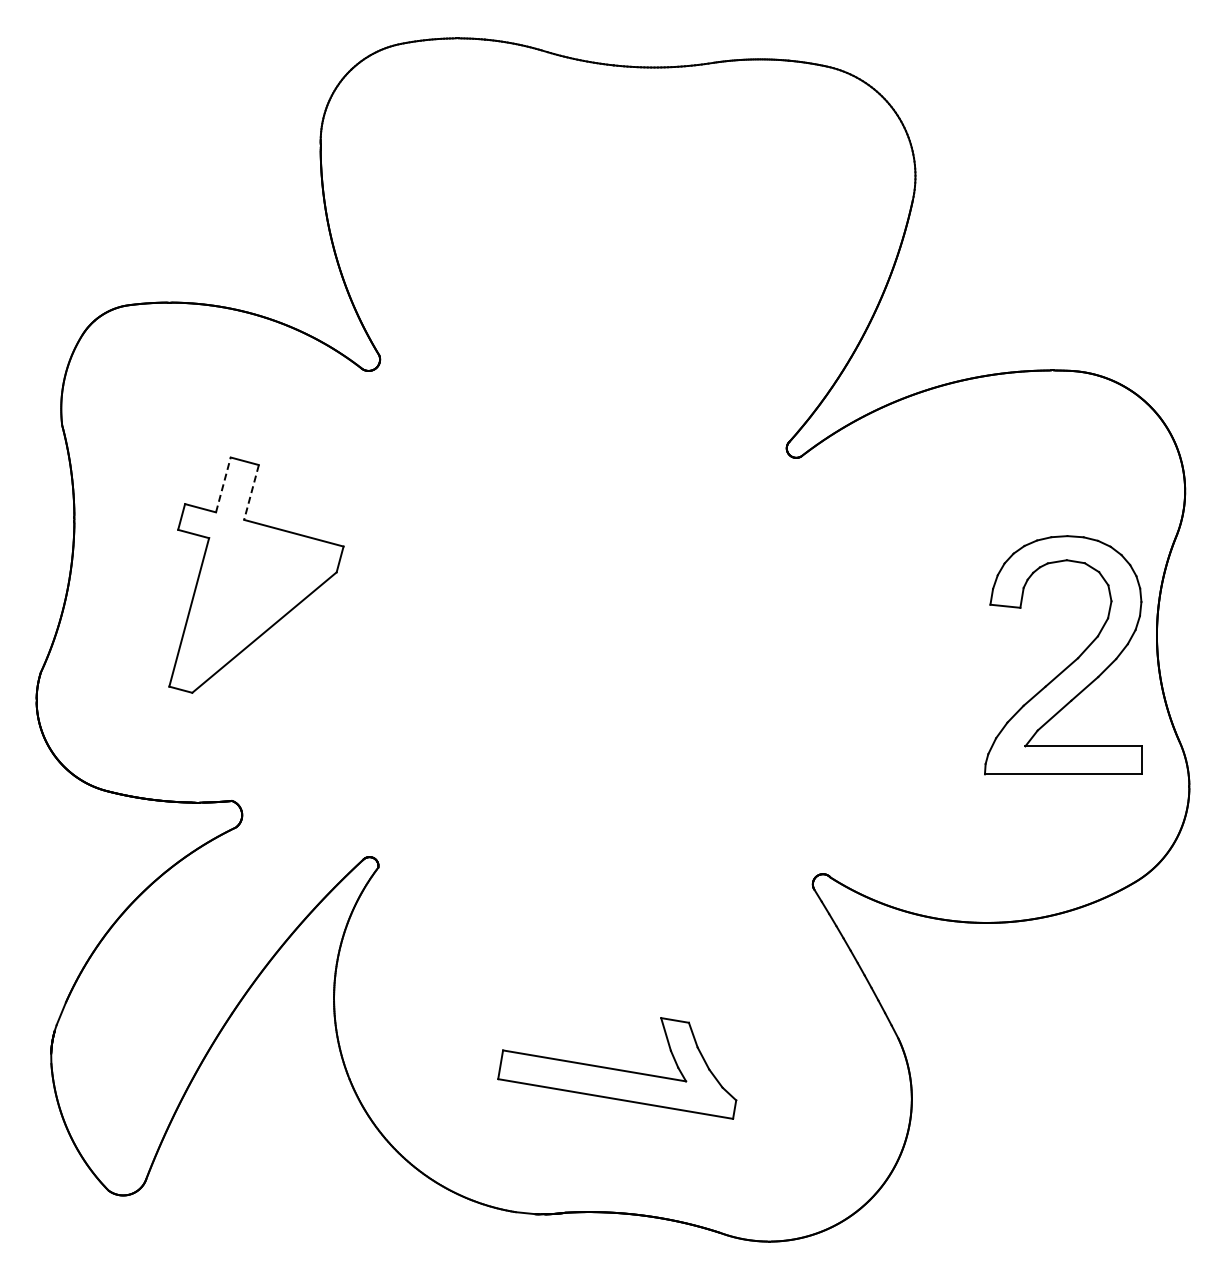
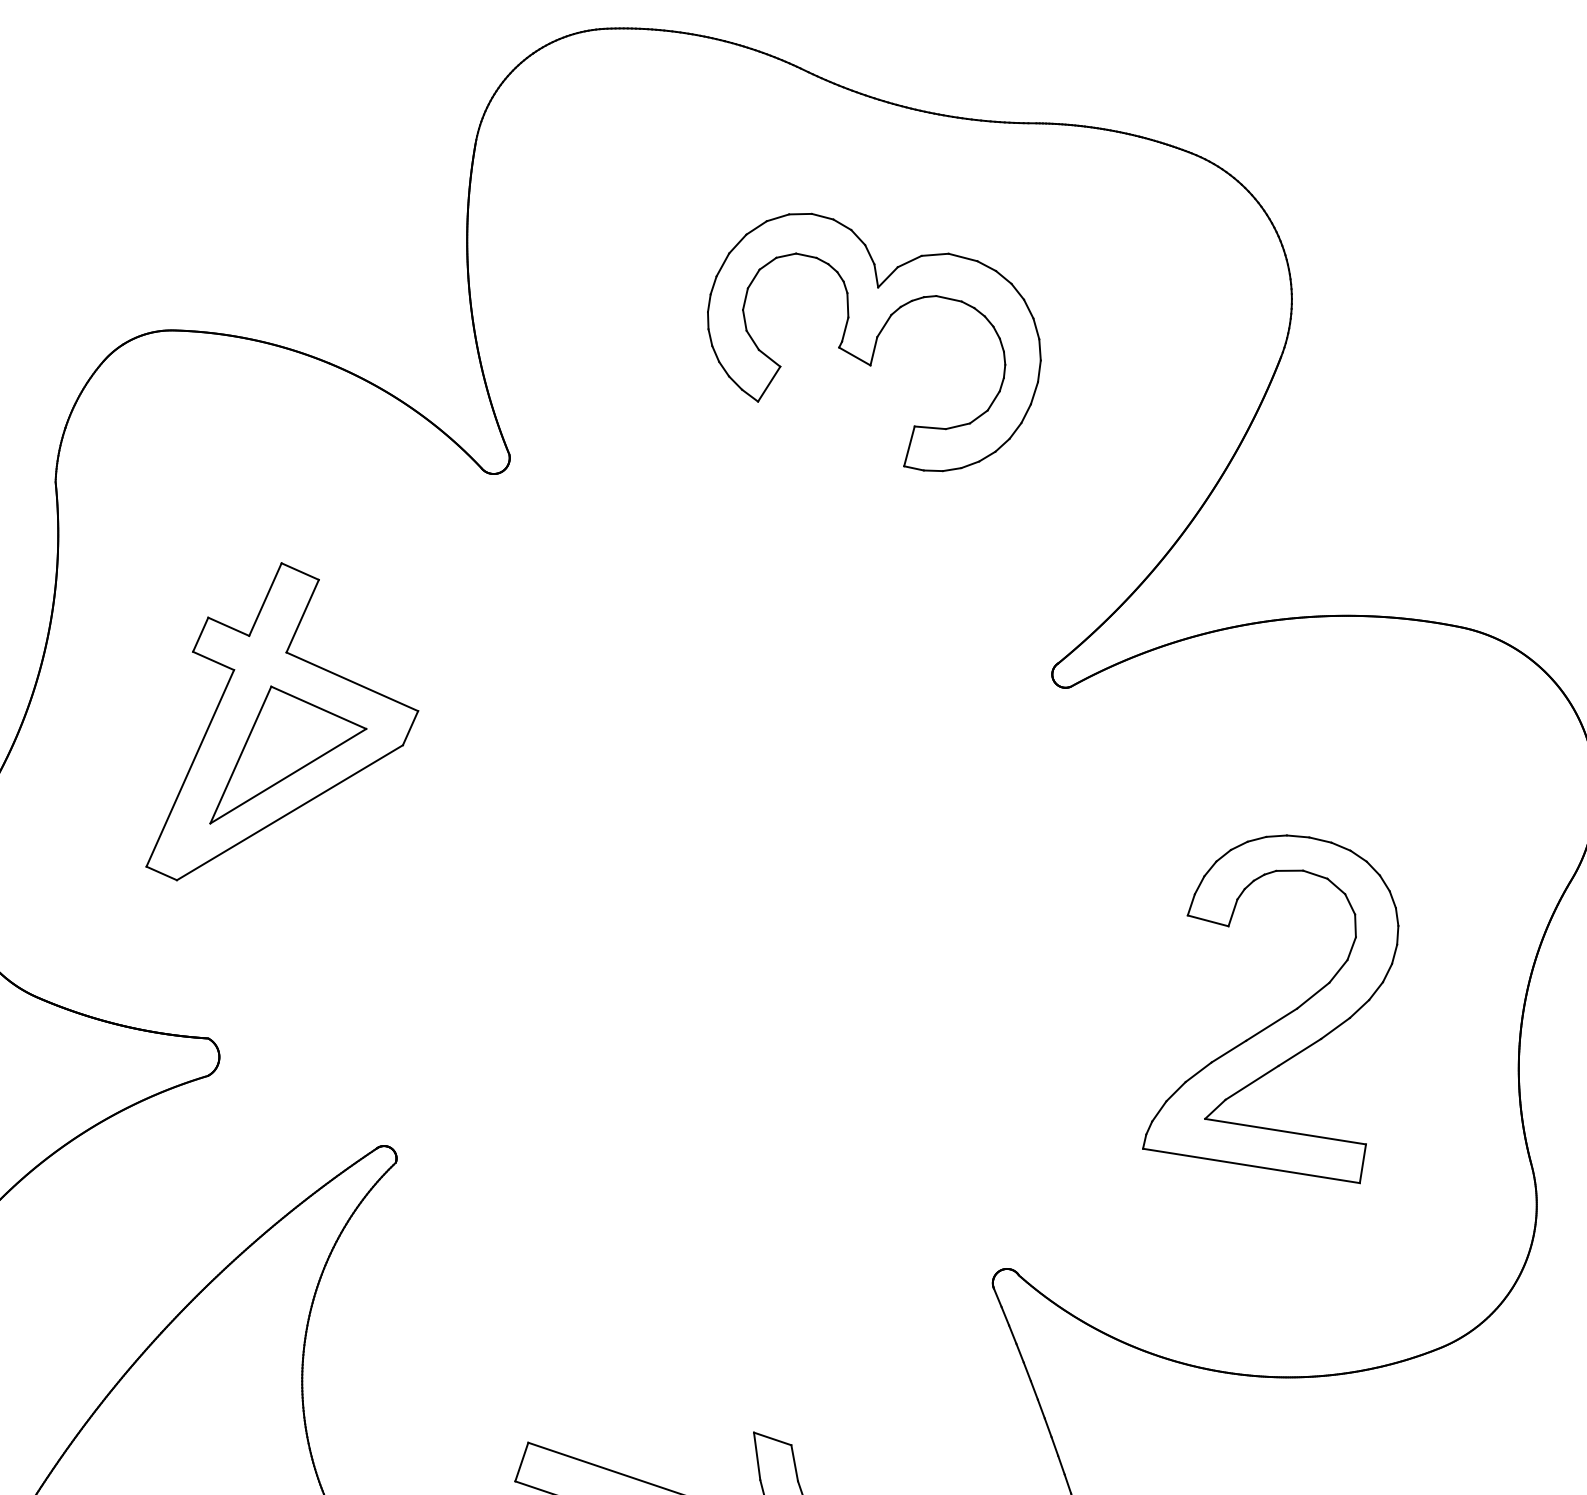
part: (623, 235) -> (873, 342), added
line: (223, 484) -> (265, 599), dashed -> solid
line: (251, 492) -> (302, 616), dashed -> solid
part: (259, 597) -> (290, 763), added
part: (1071, 662) -> (1287, 1013), moved

